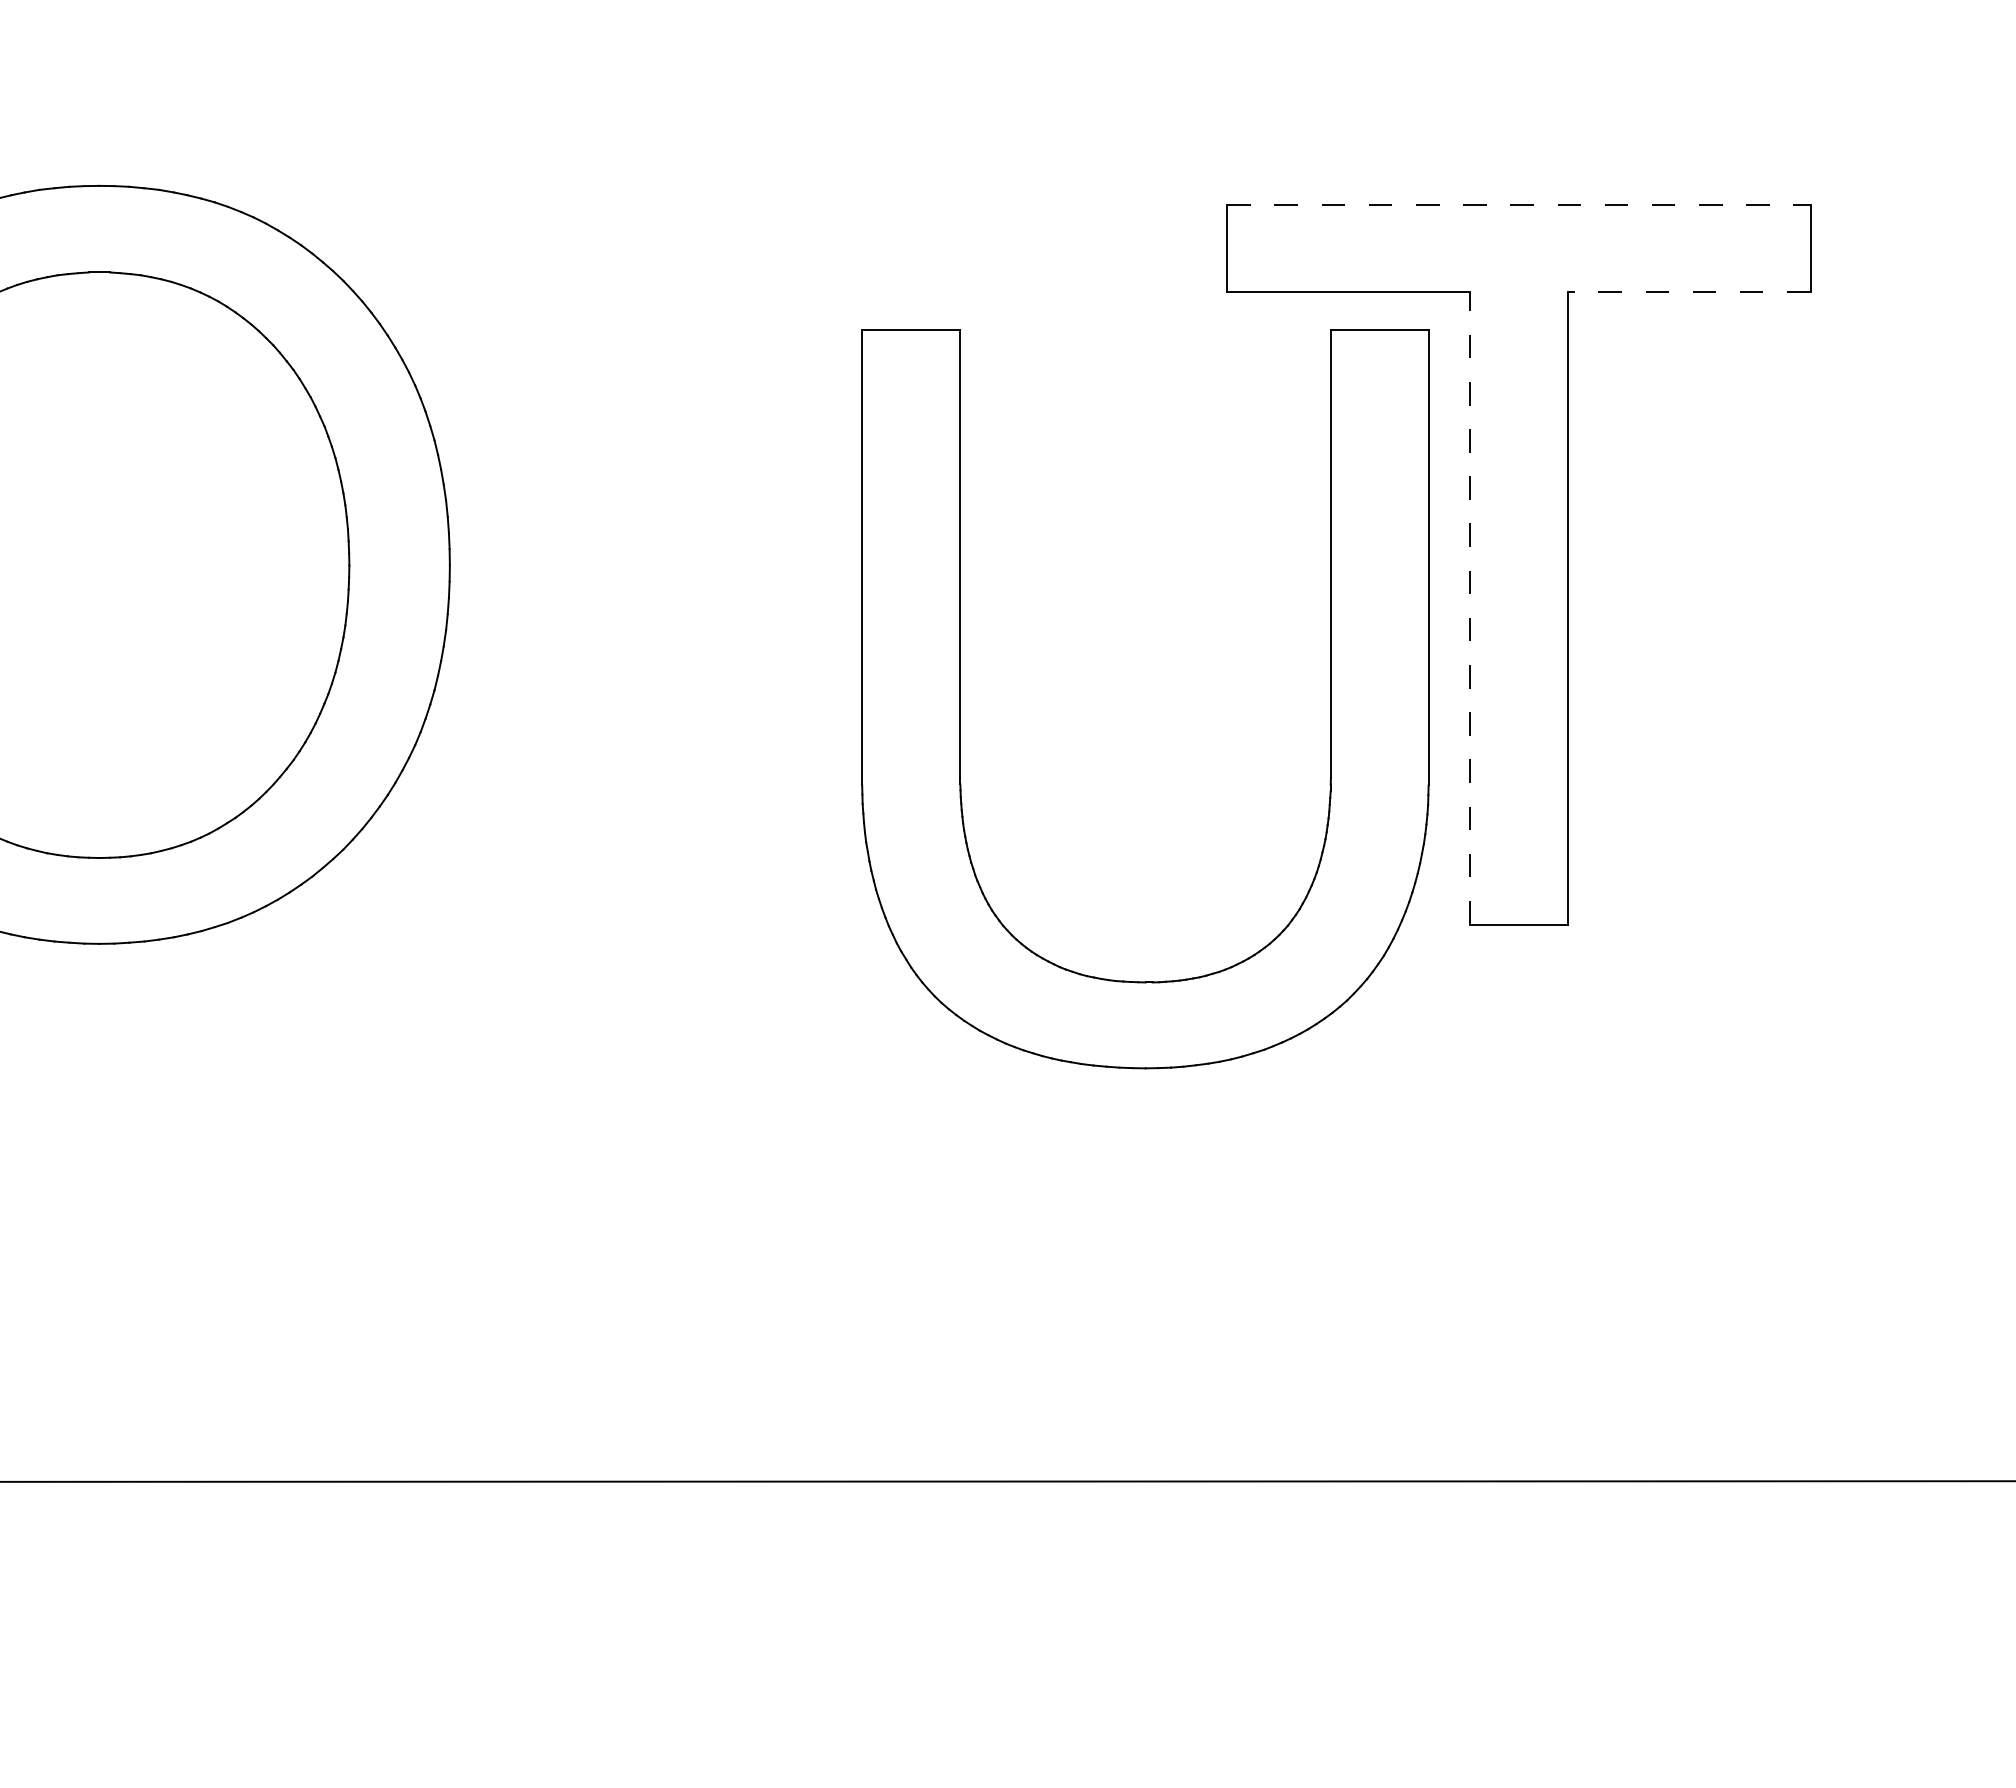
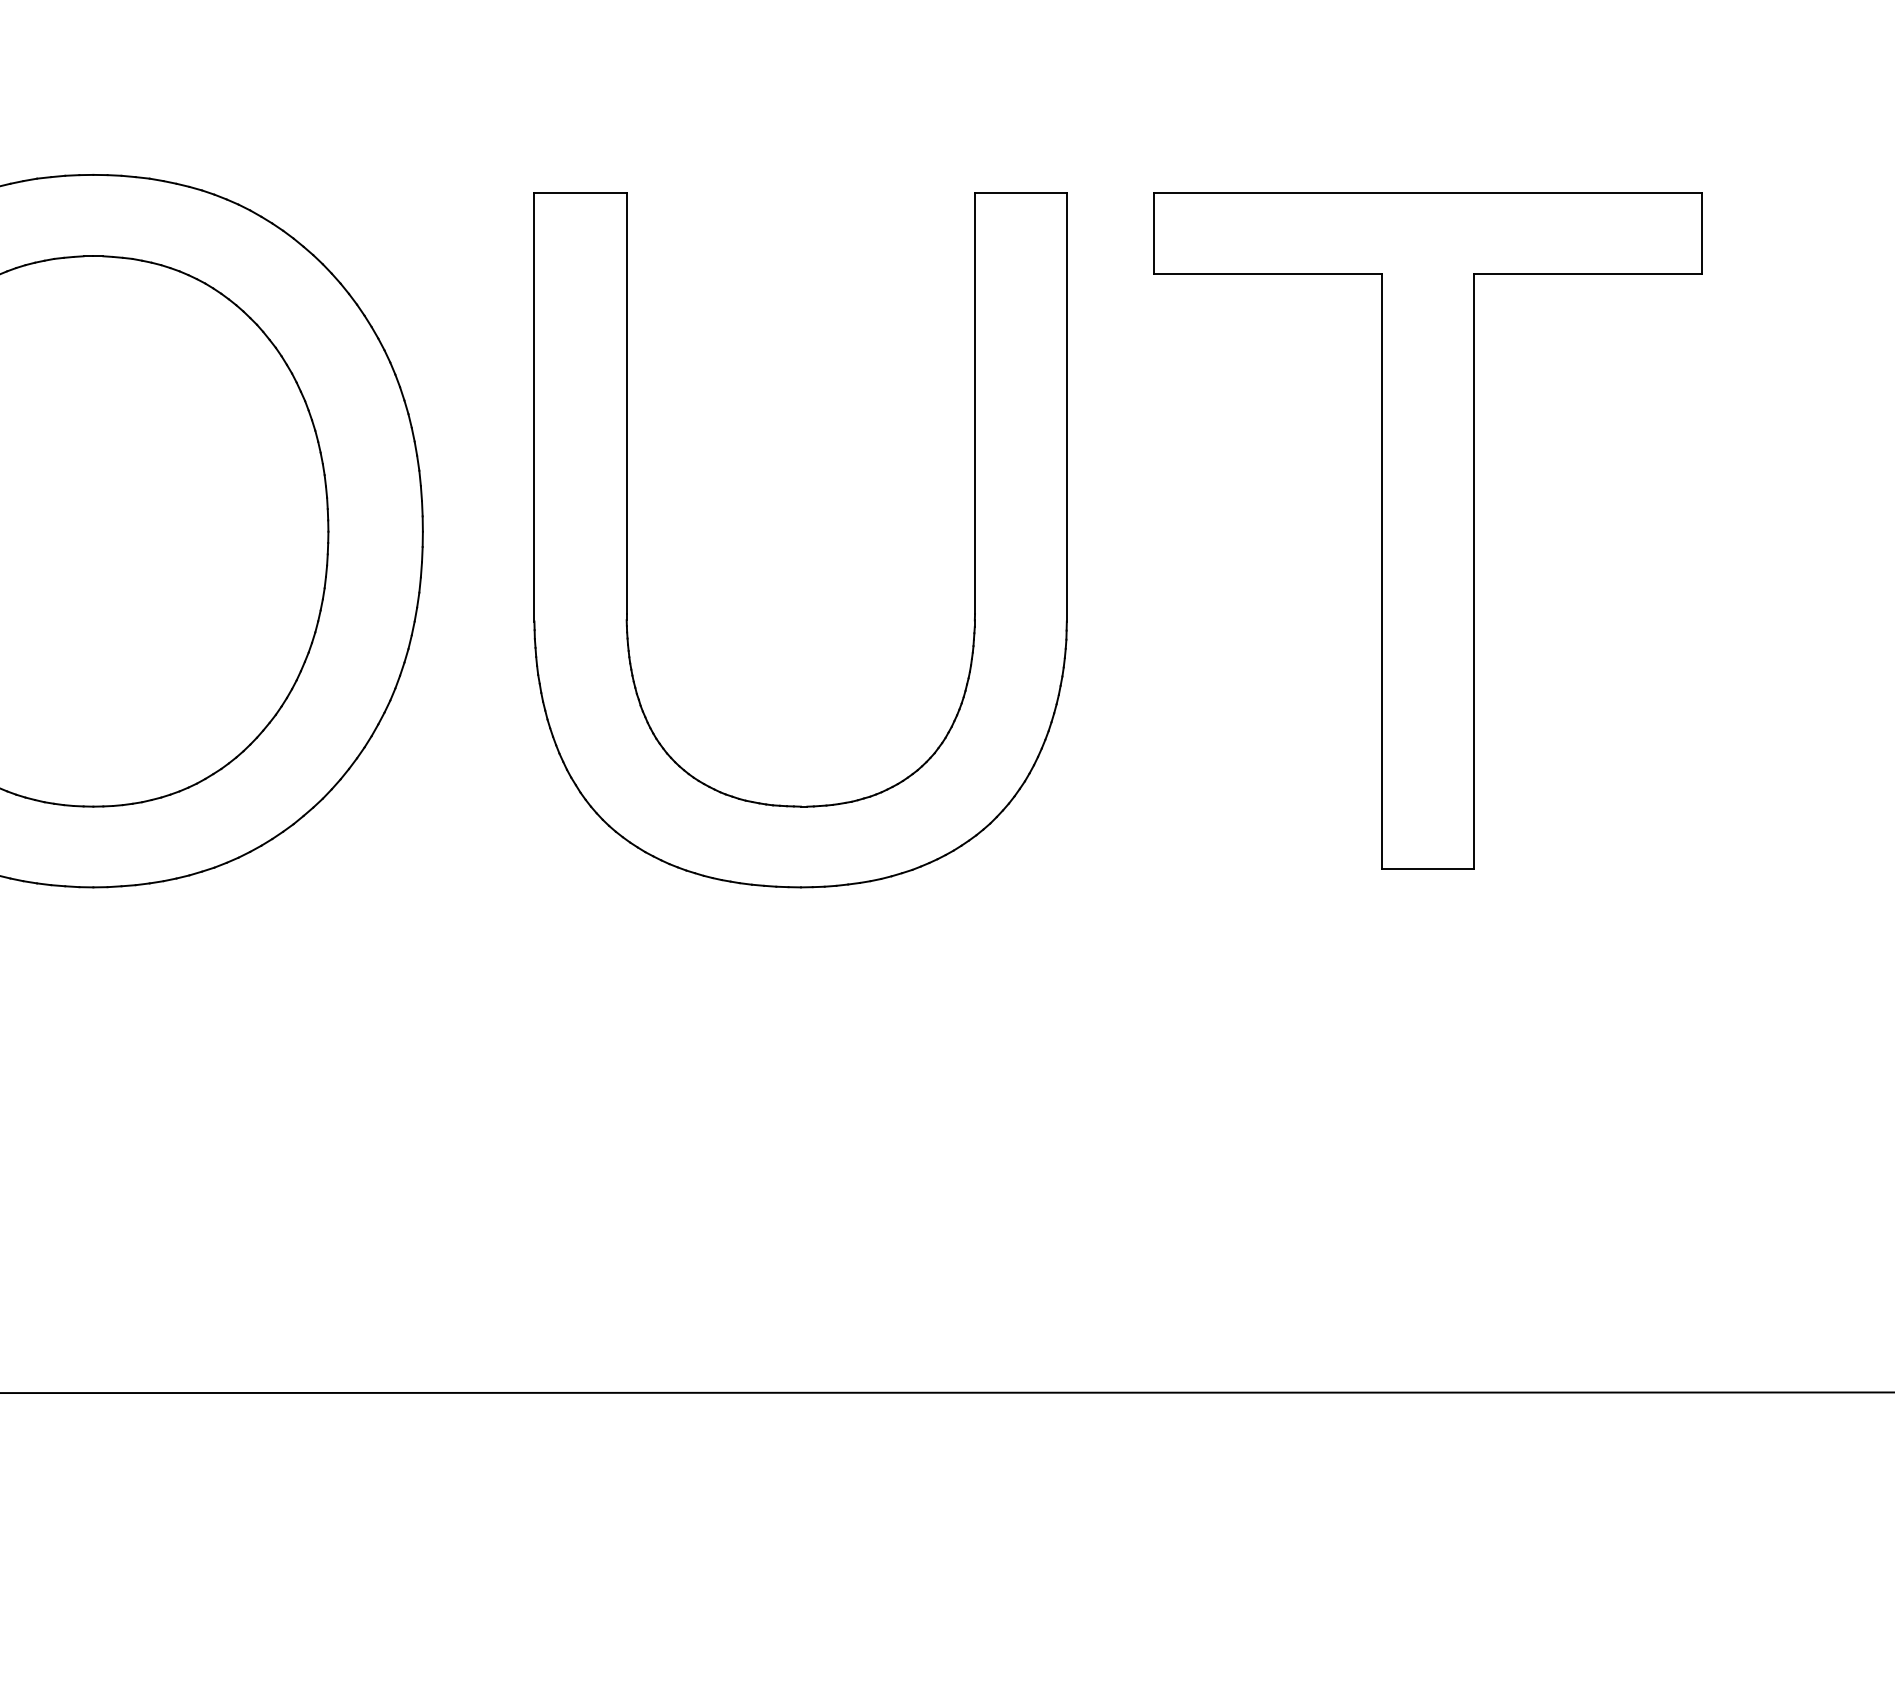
line: (1519, 205) -> (1428, 193), dashed -> solid
line: (1688, 291) -> (1587, 274), dashed -> solid
line: (1469, 607) -> (1381, 571), dashed -> solid
part: (961, 699) -> (627, 540), moved

